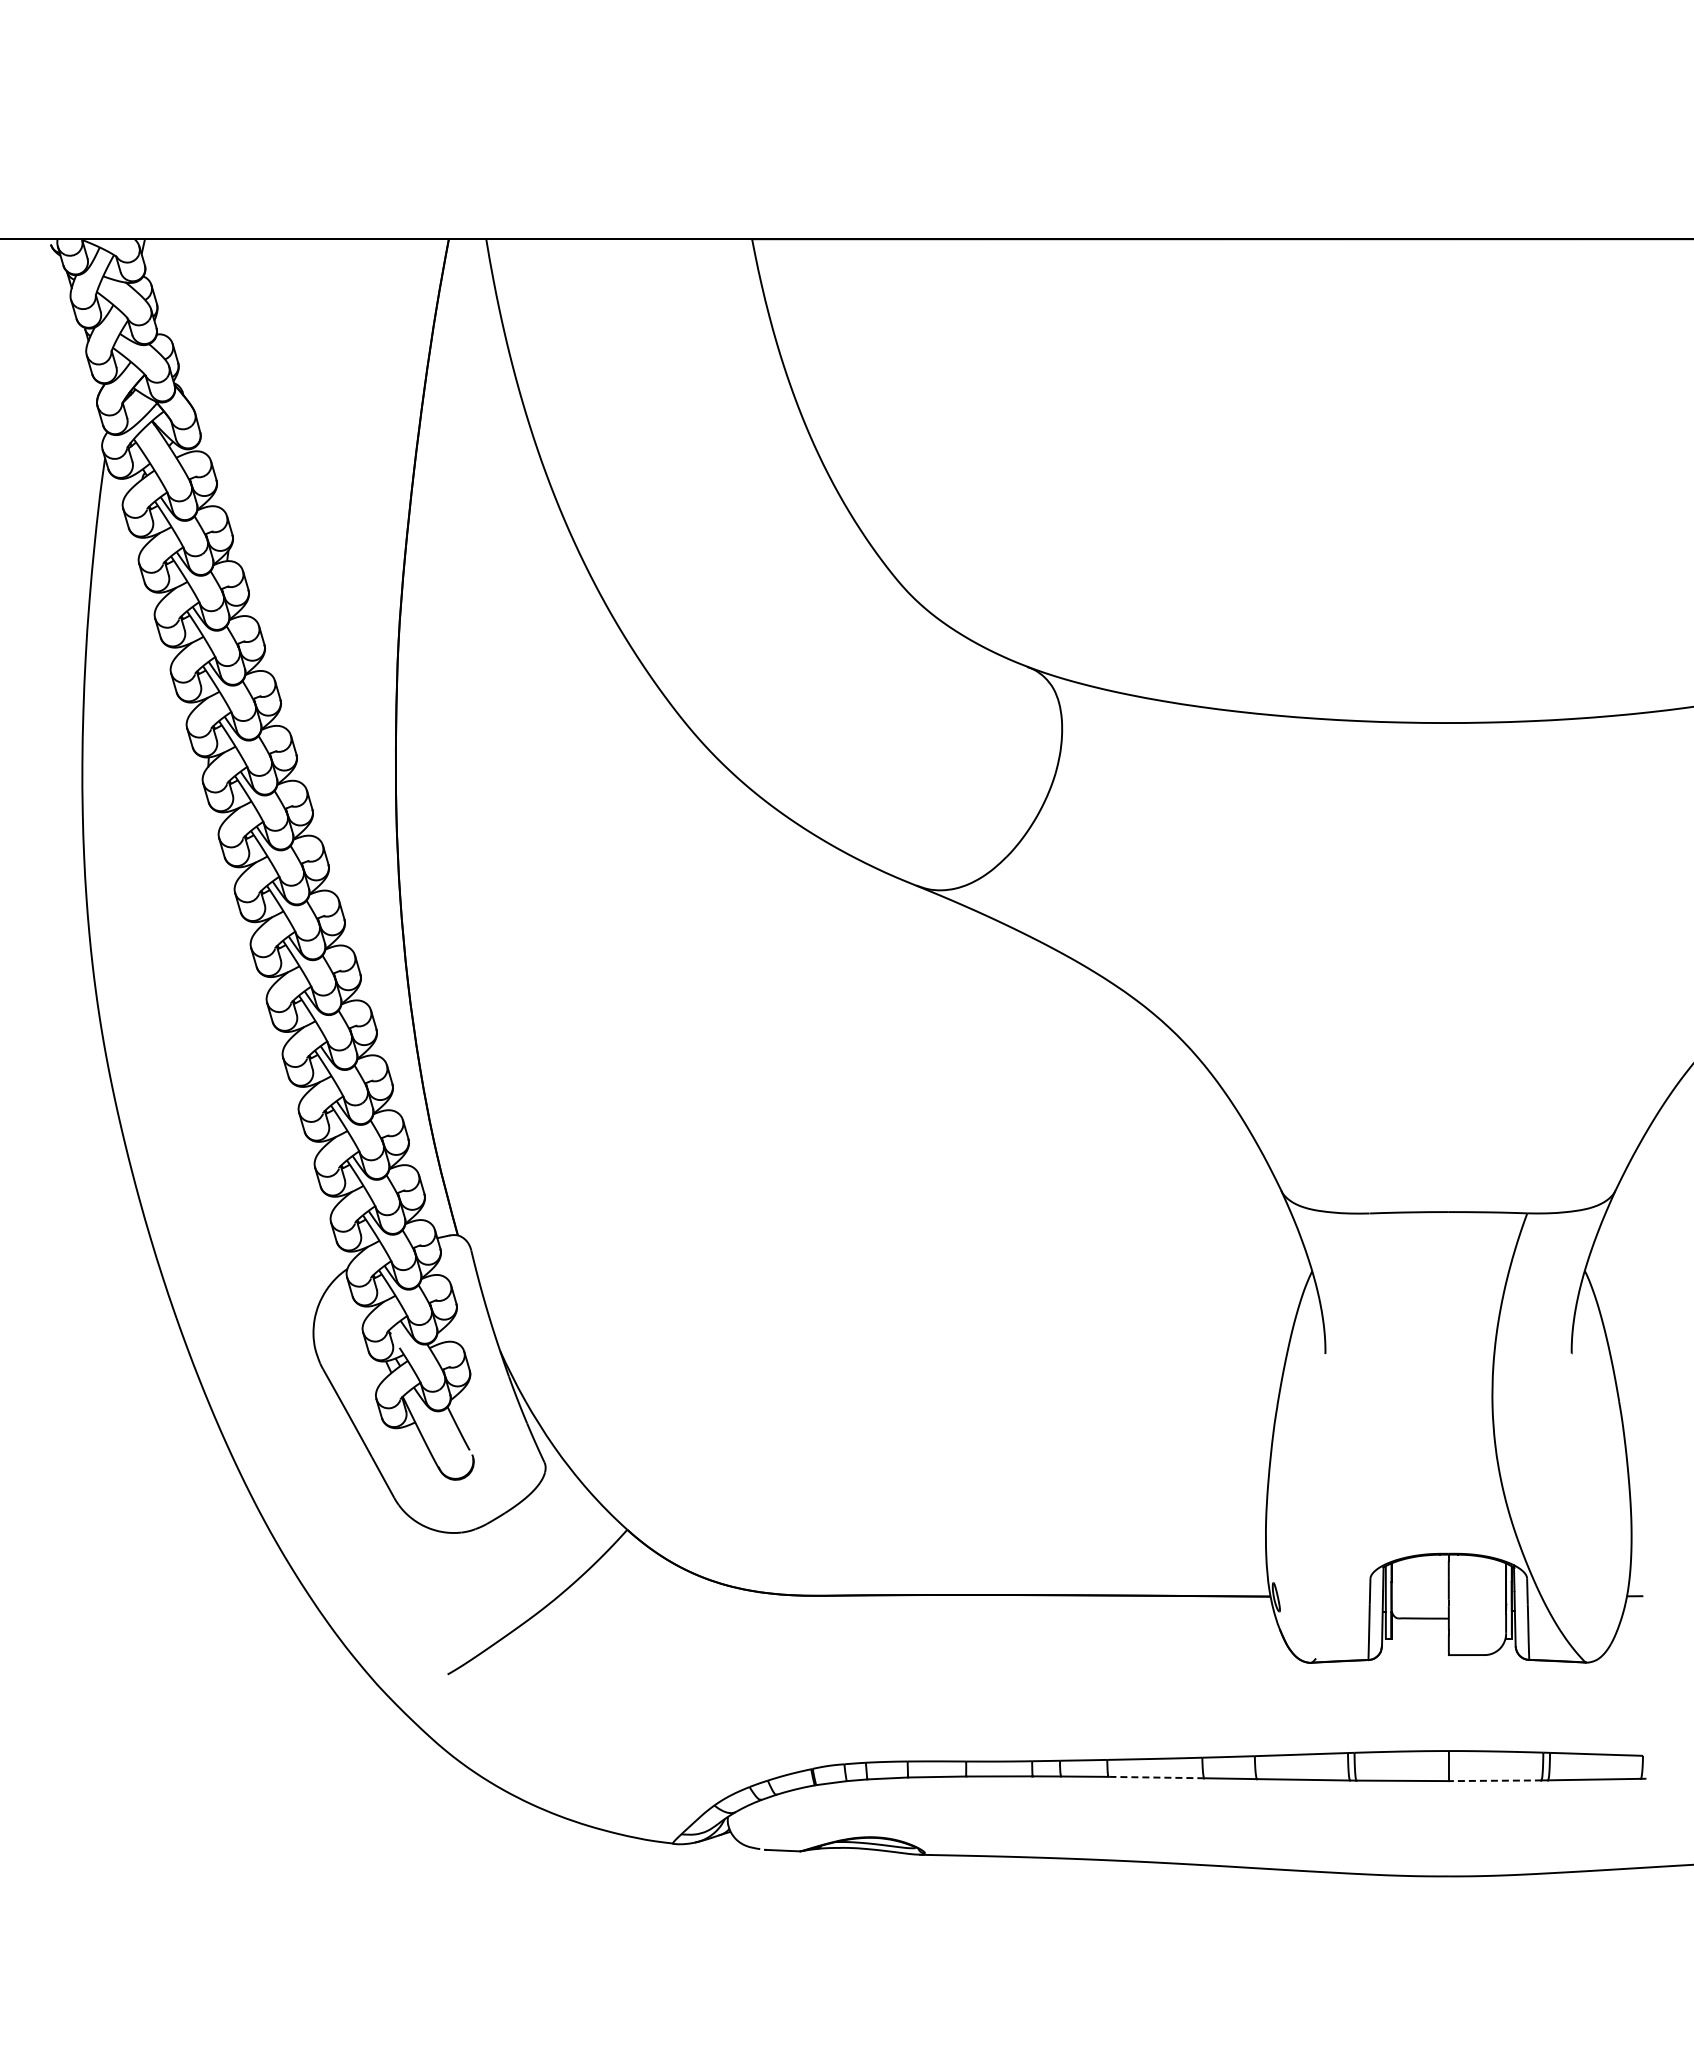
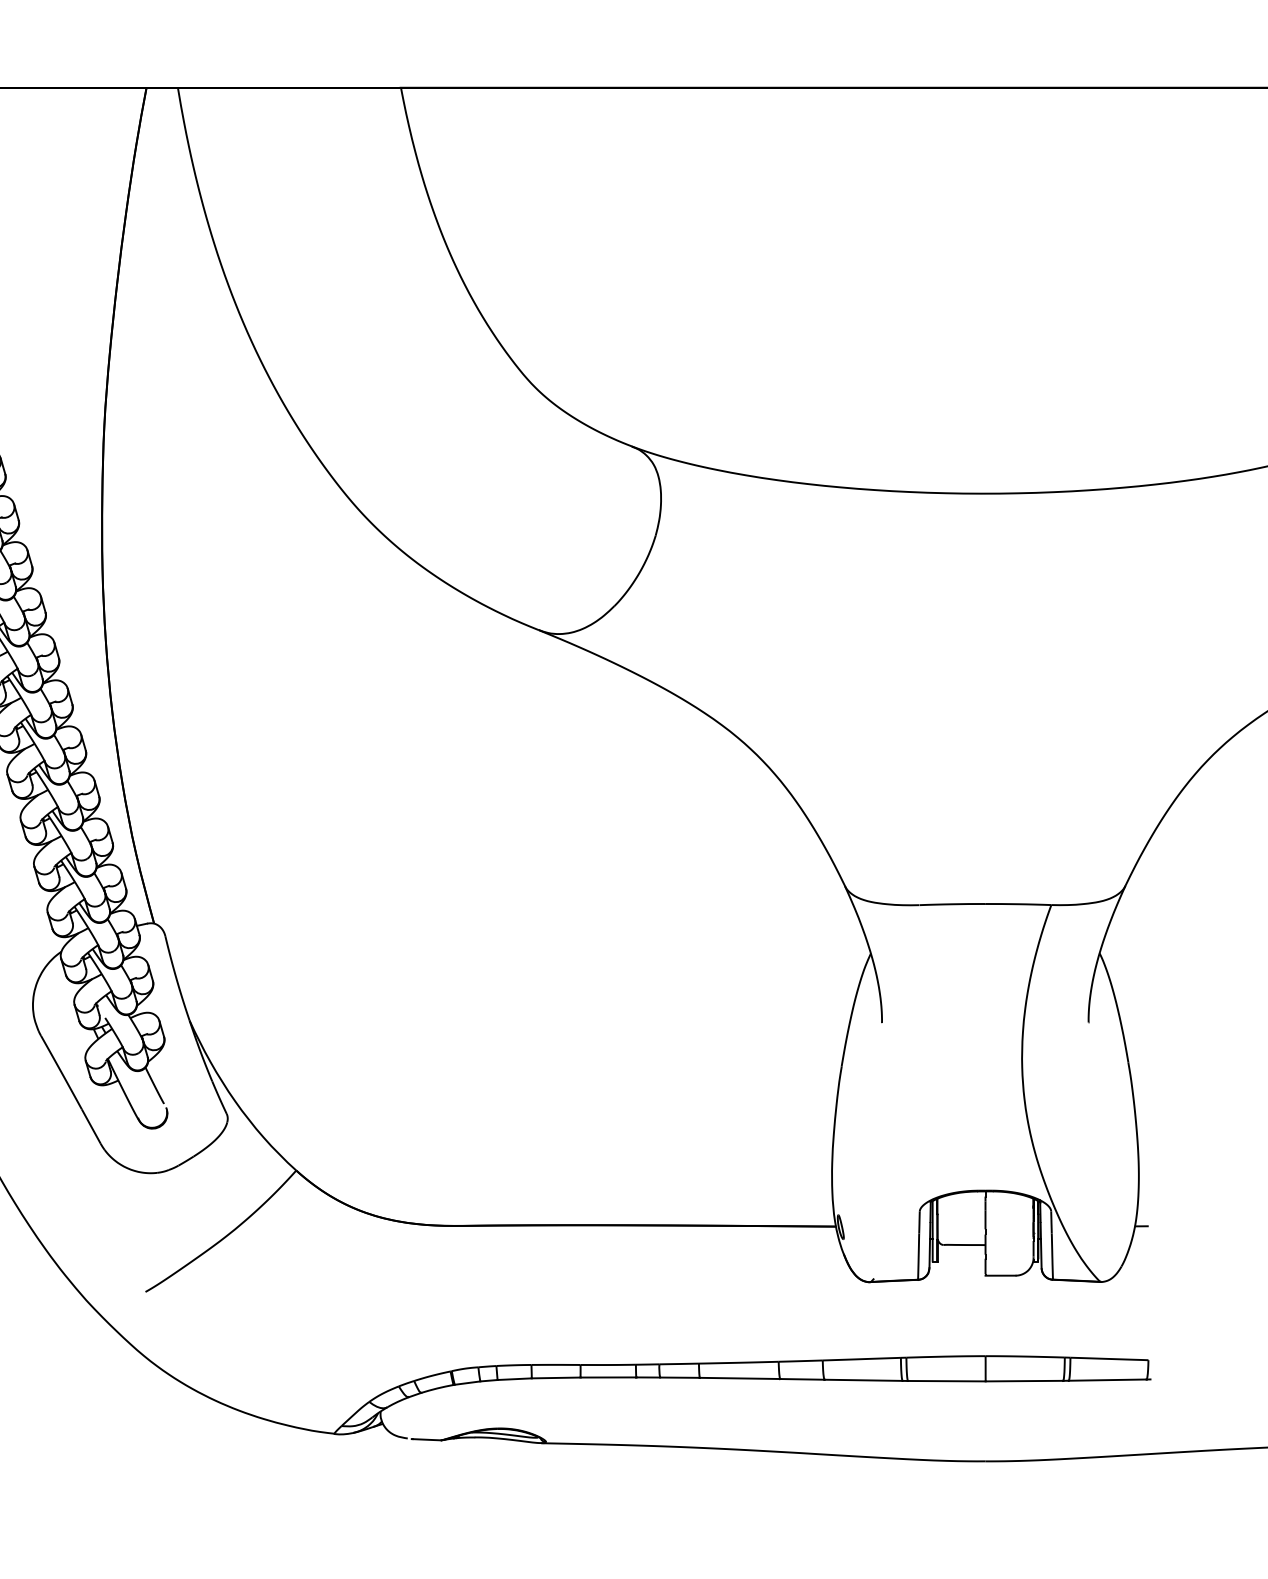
line: (1155, 1777) -> (739, 1378), dashed -> solid
line: (1494, 1780) -> (1023, 1380), dashed -> solid

